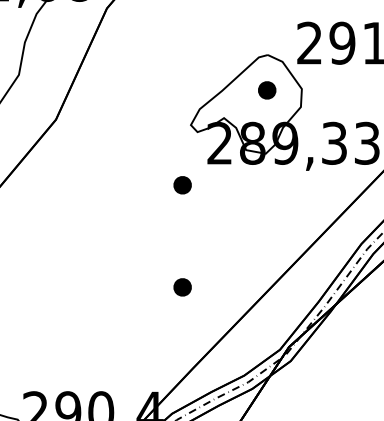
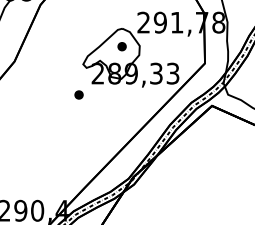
part: (181, 286) -> (78, 146), removed

